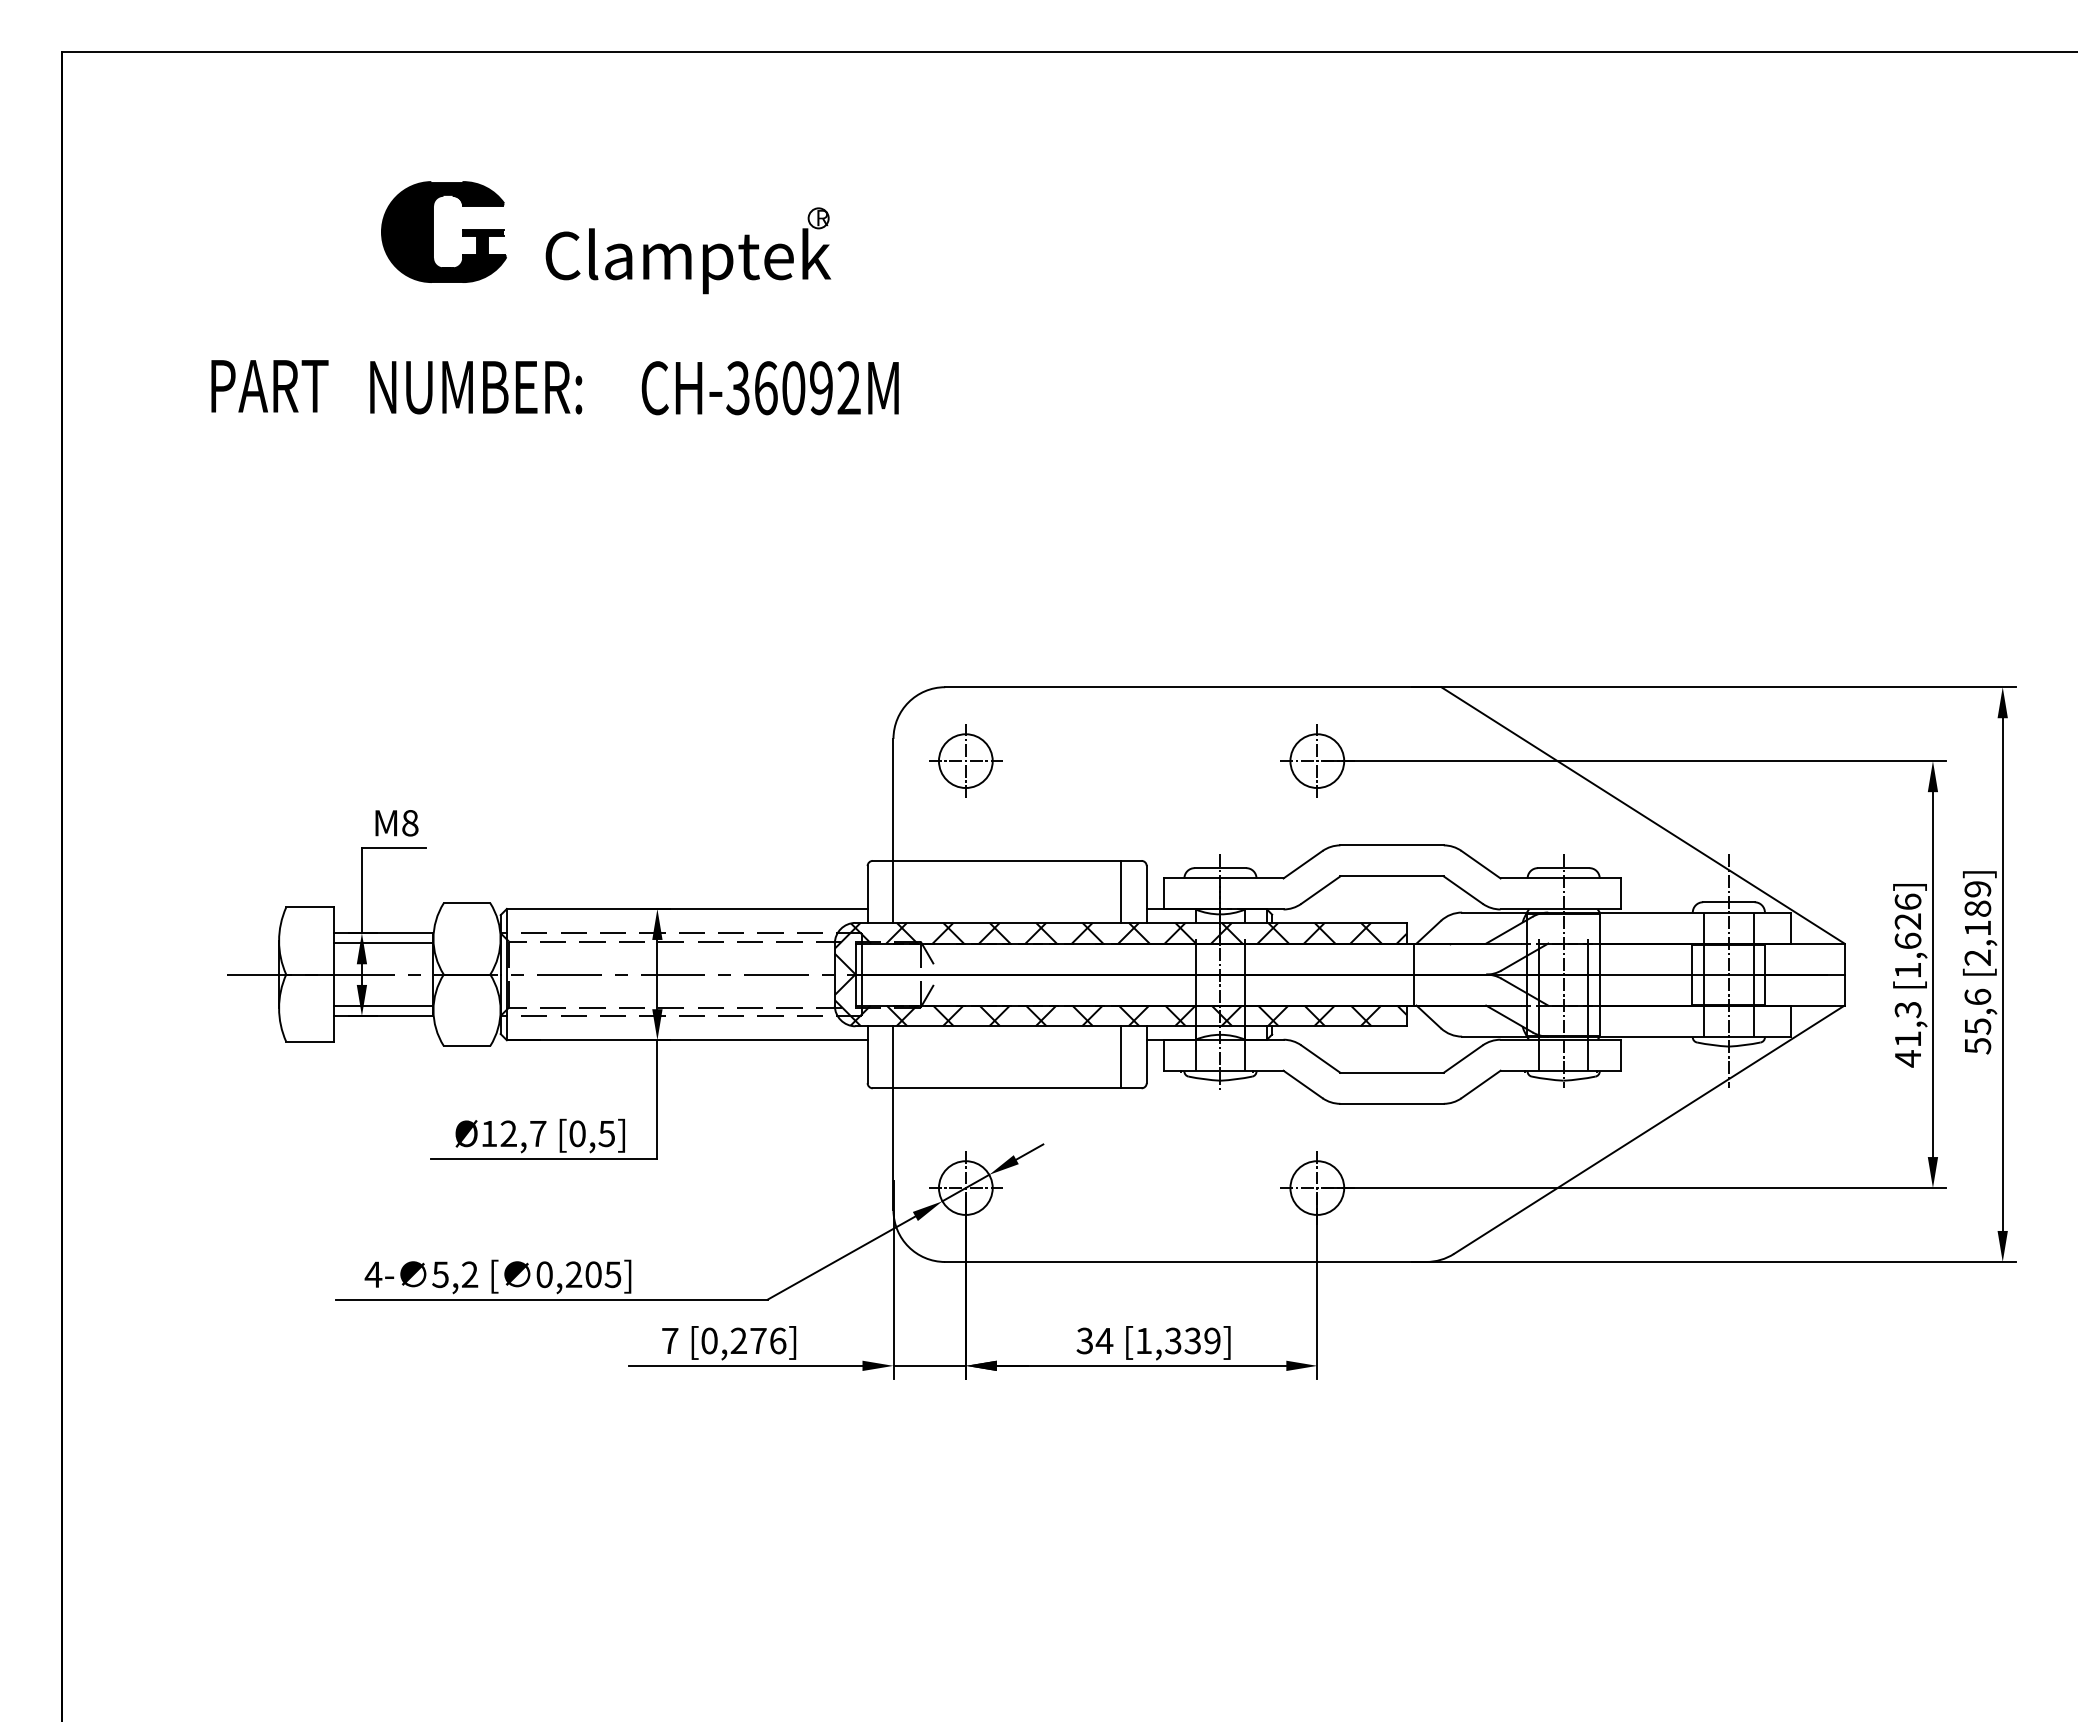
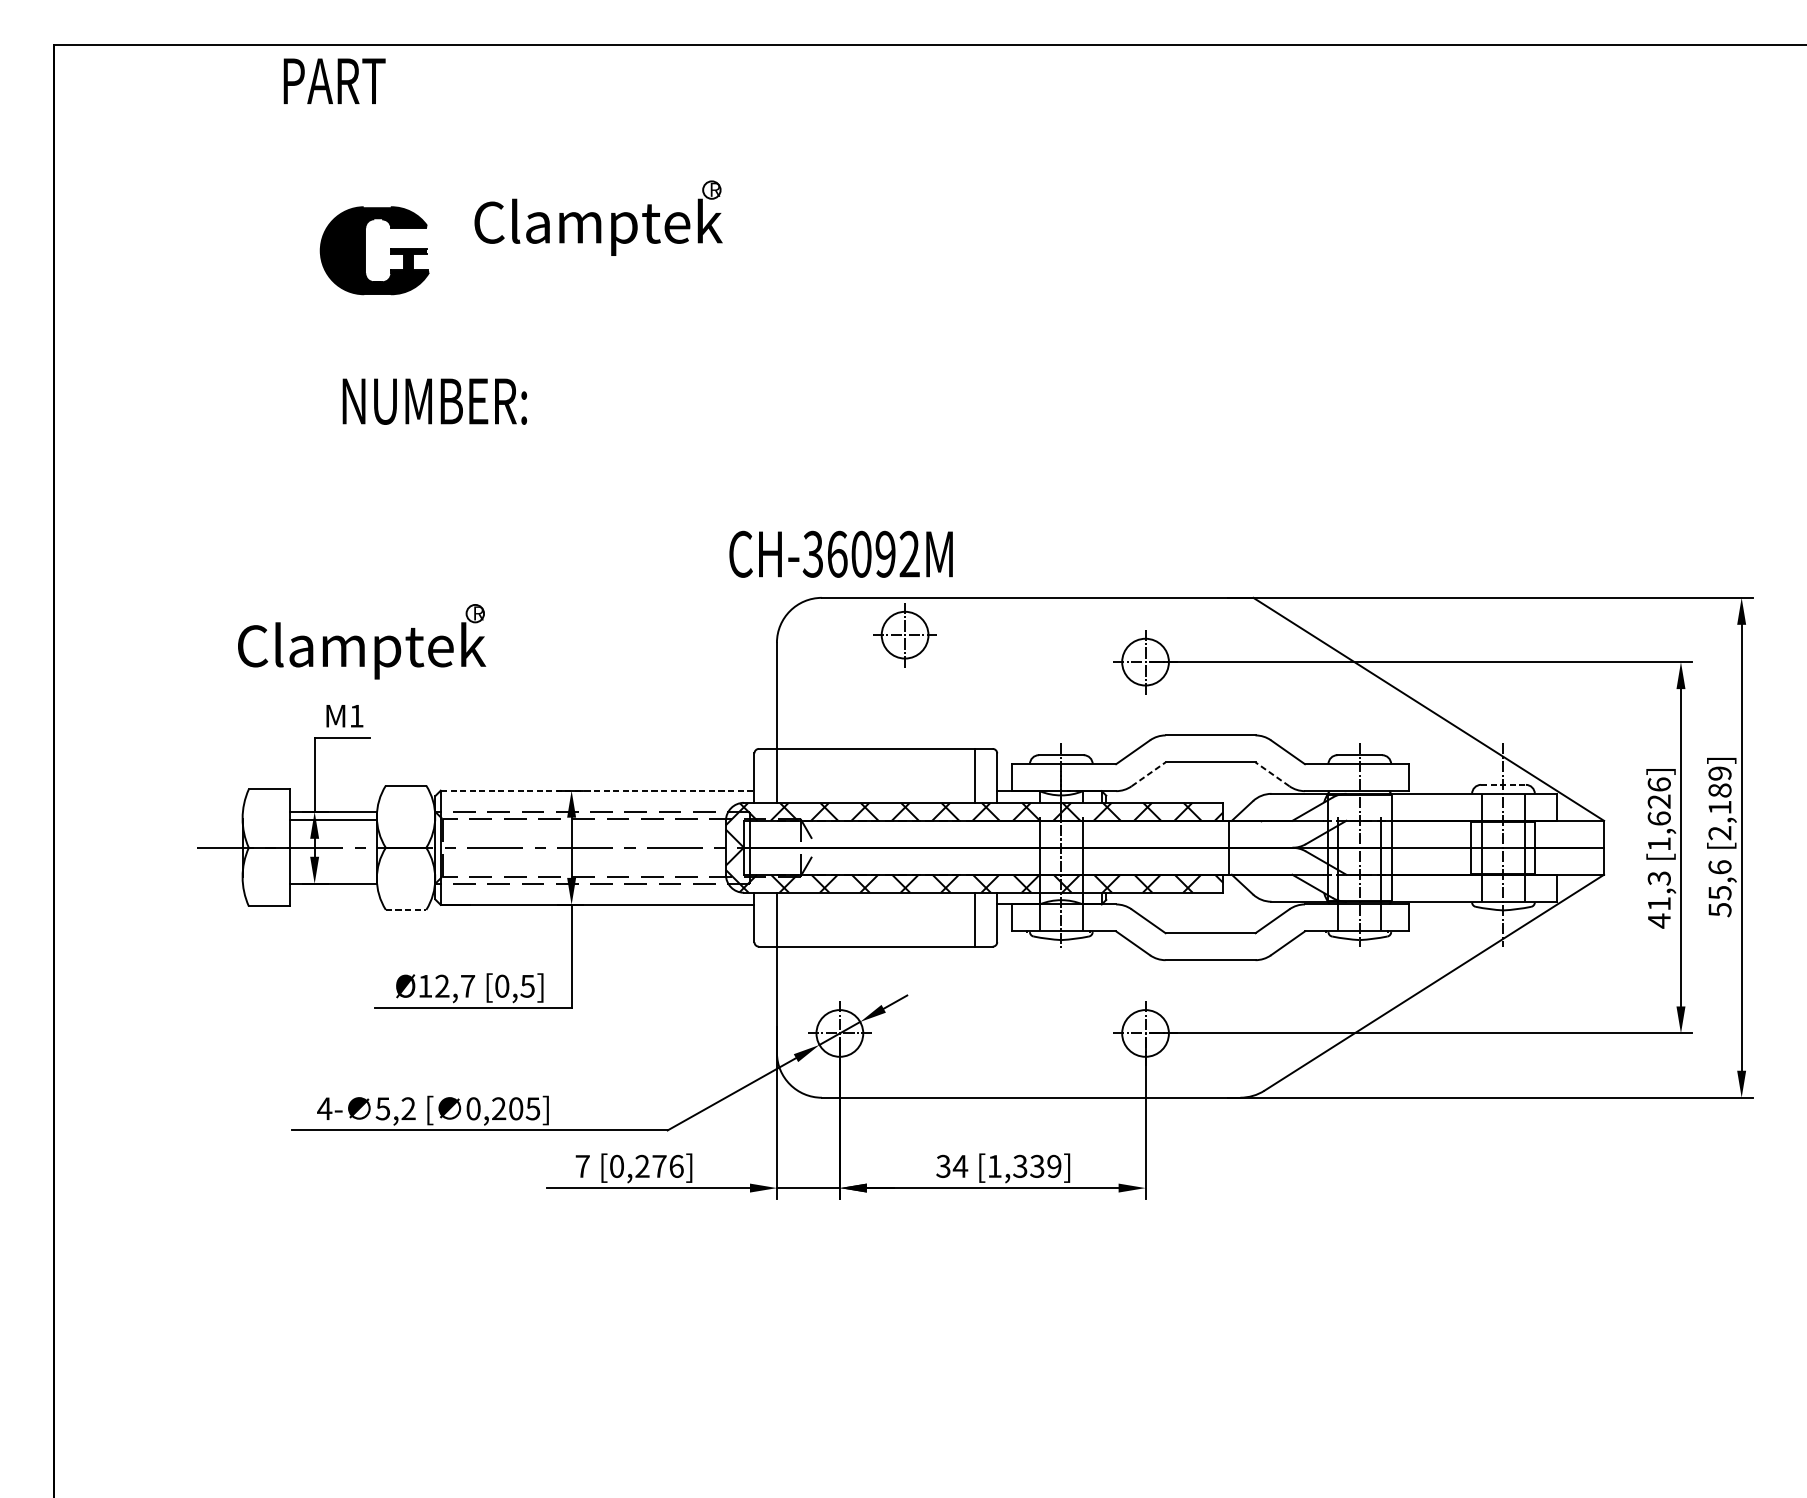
part: (433, 231) -> (365, 250), moved
text: (269, 386) -> (334, 81), moved
text: (476, 387) -> (435, 401), moved
text: (769, 388) -> (840, 554), moved
part: (416, 737) -> (362, 641), added
part: (965, 760) -> (904, 634), moved
text: (410, 823) -> (356, 716), M8 -> M1
line: (1320, 890) -> (1148, 774), solid -> dashed
line: (1463, 890) -> (1272, 774), solid -> dashed
line: (1728, 902) -> (1503, 785), solid -> dashed
line: (687, 908) -> (597, 790), solid -> dashed
line: (383, 1006) -> (333, 875), removed
line: (467, 1046) -> (406, 910), solid -> dashed

